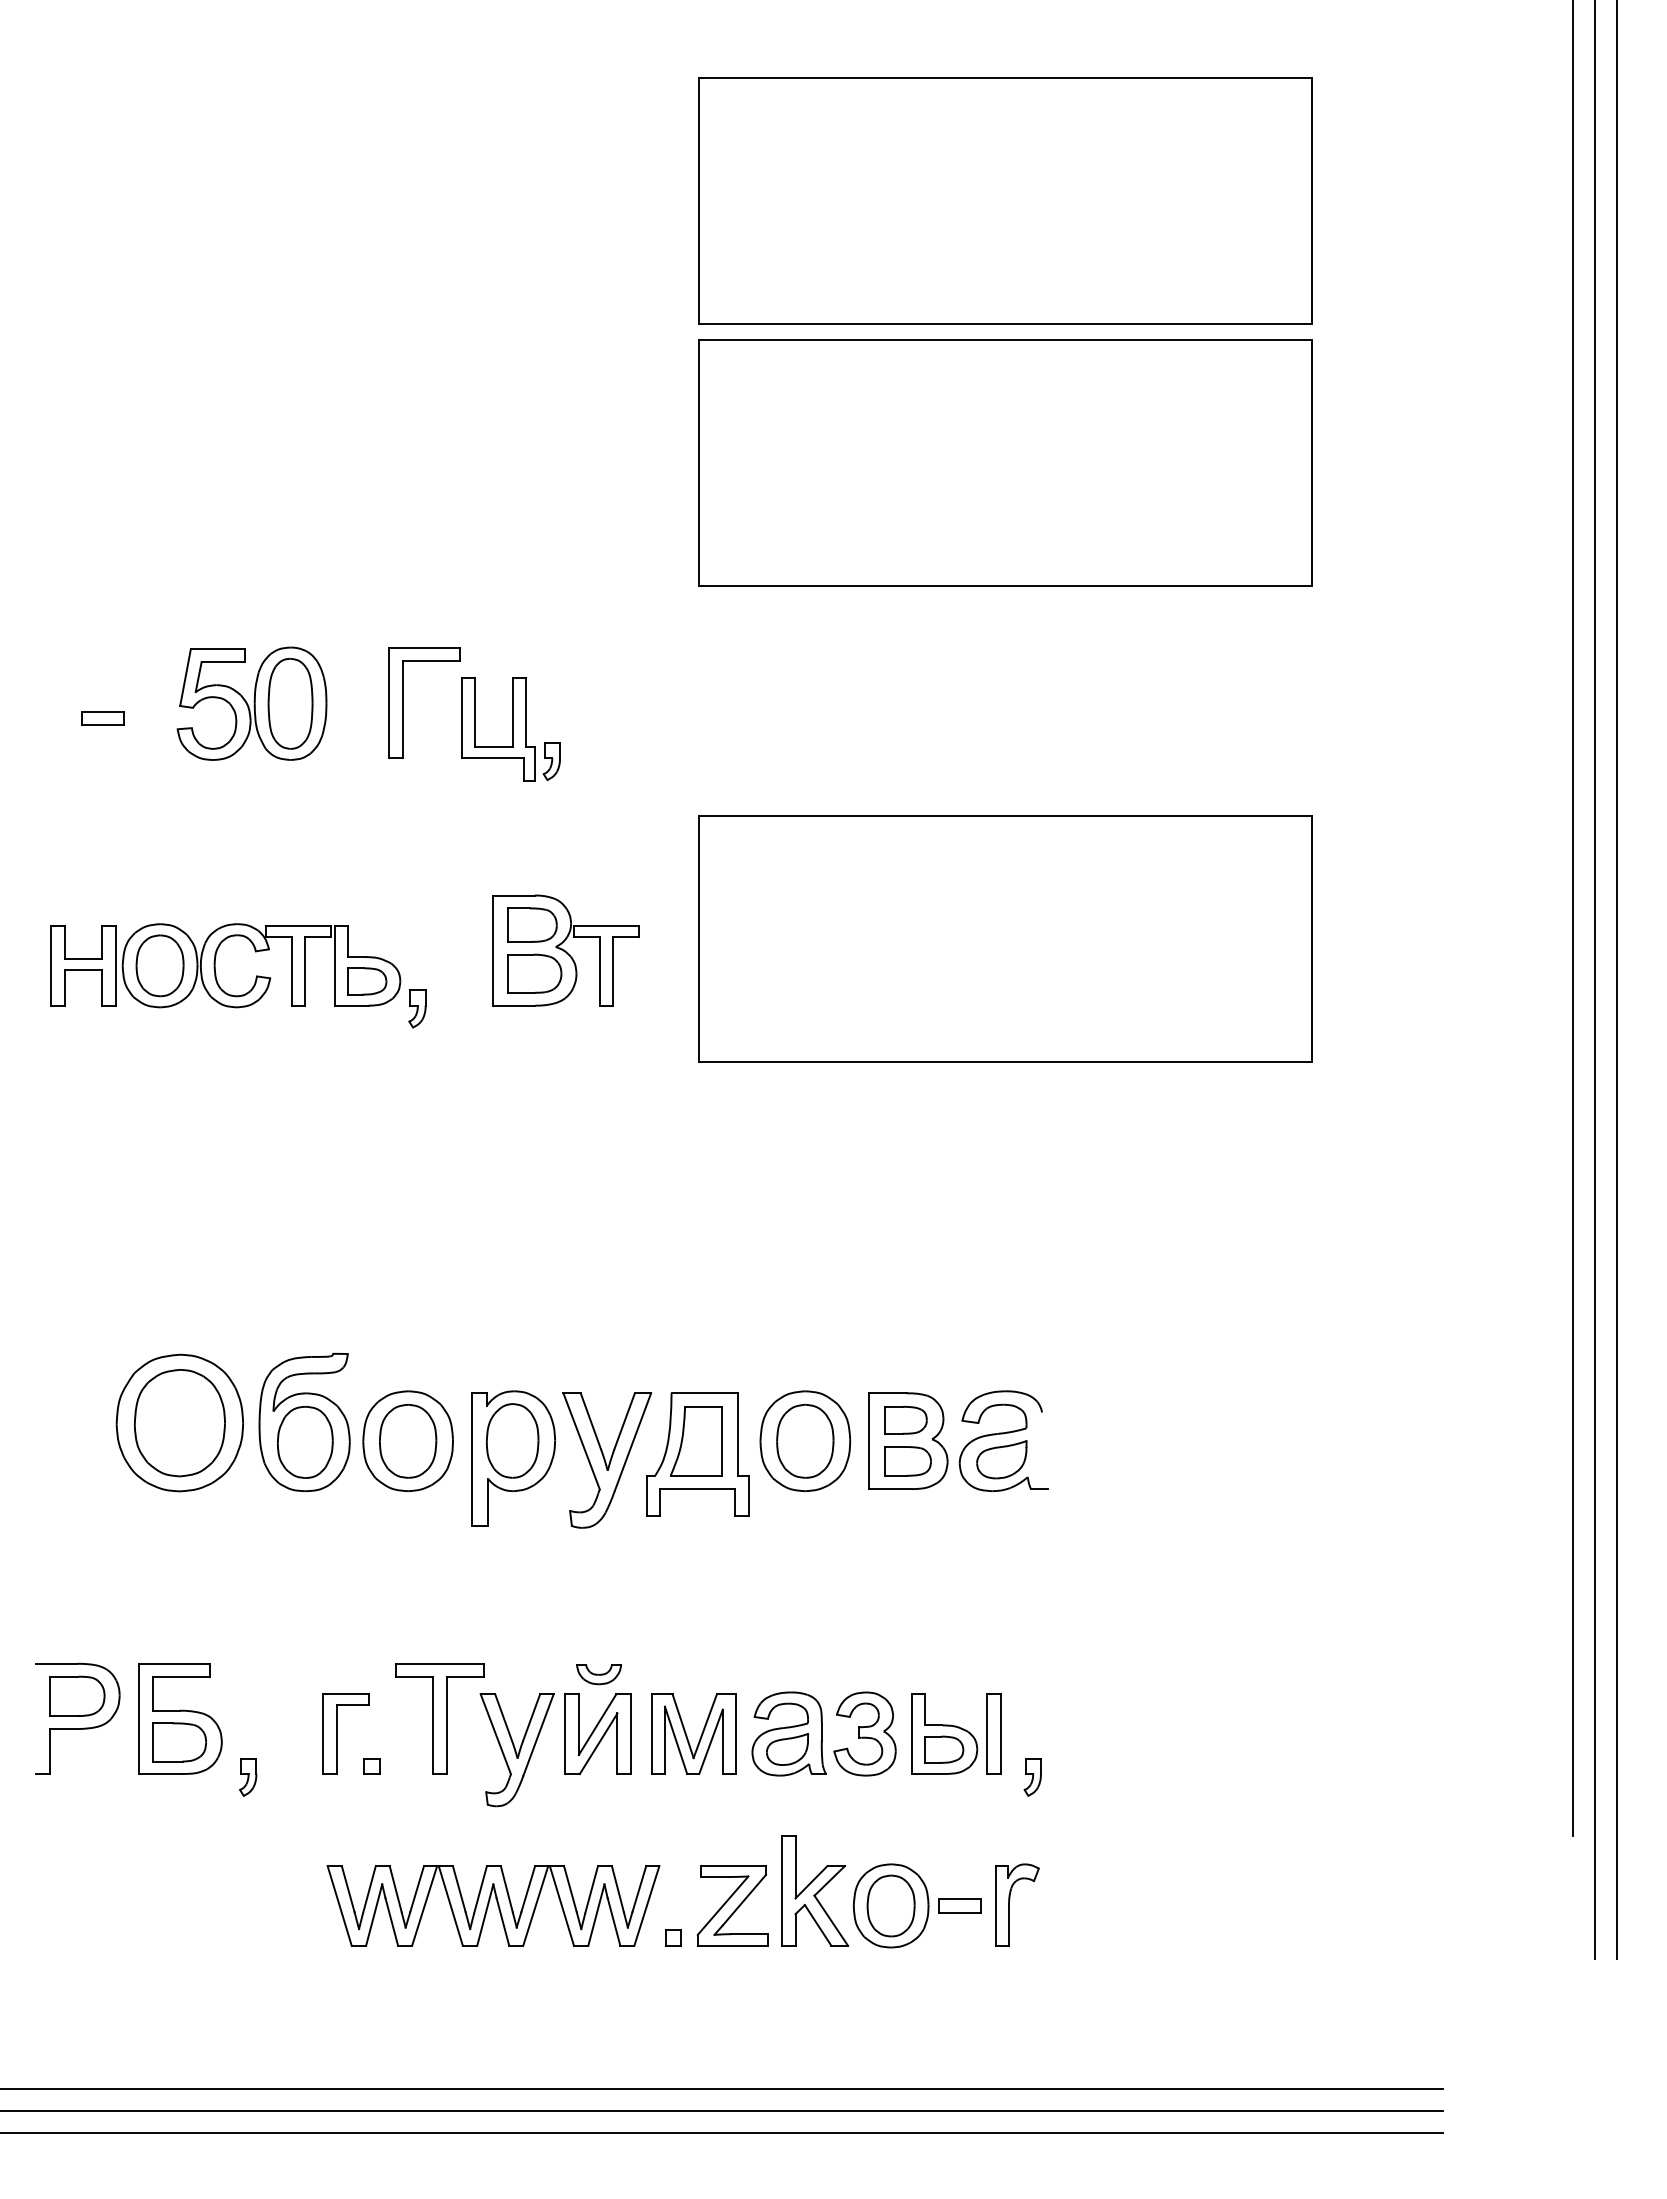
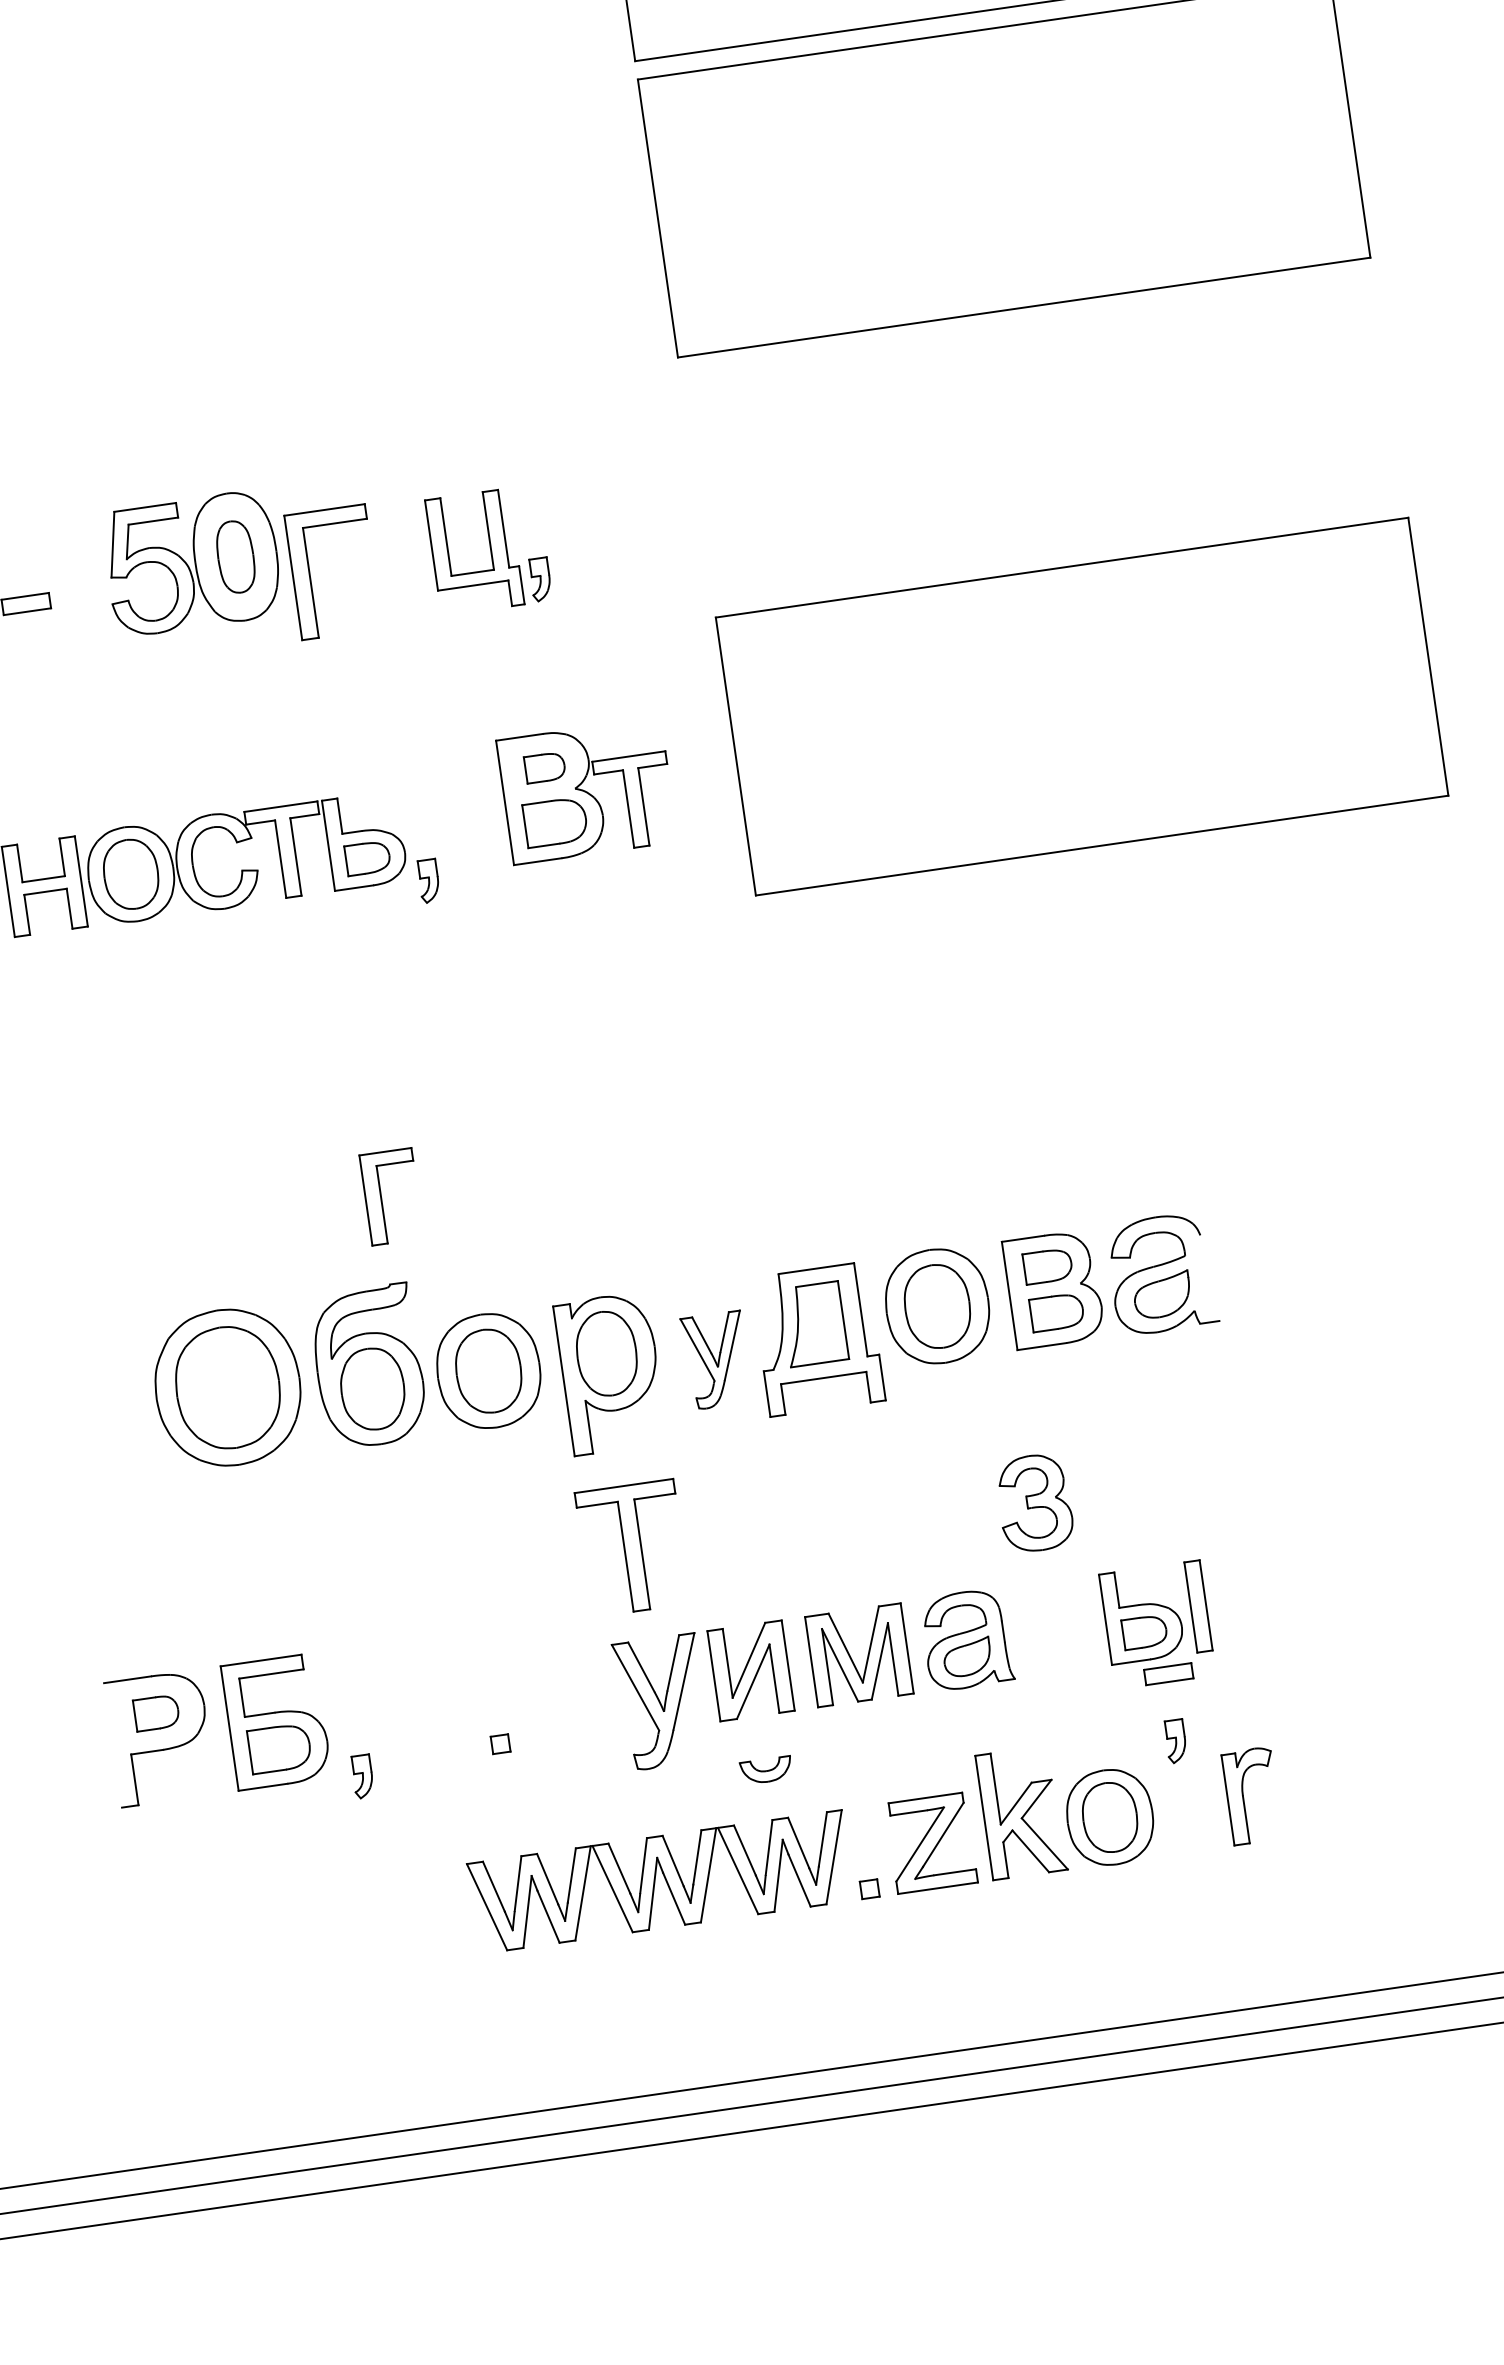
part: (403, 702) -> (309, 574), moved
part: (290, 703) -> (235, 556), size x0.7
part: (532, 924) -> (545, 767), size x0.7
part: (606, 1460) -> (715, 1360), size x0.6
part: (599, 1674) -> (767, 1770), moved
part: (77, 1695) -> (156, 1712), size x0.7
part: (439, 1718) -> (632, 1547), moved
part: (337, 1733) -> (382, 1197), moved
part: (864, 1733) -> (1033, 1502), moved
part: (1032, 1777) -> (1175, 1741), moved
part: (959, 1905) -> (1168, 1673), moved

